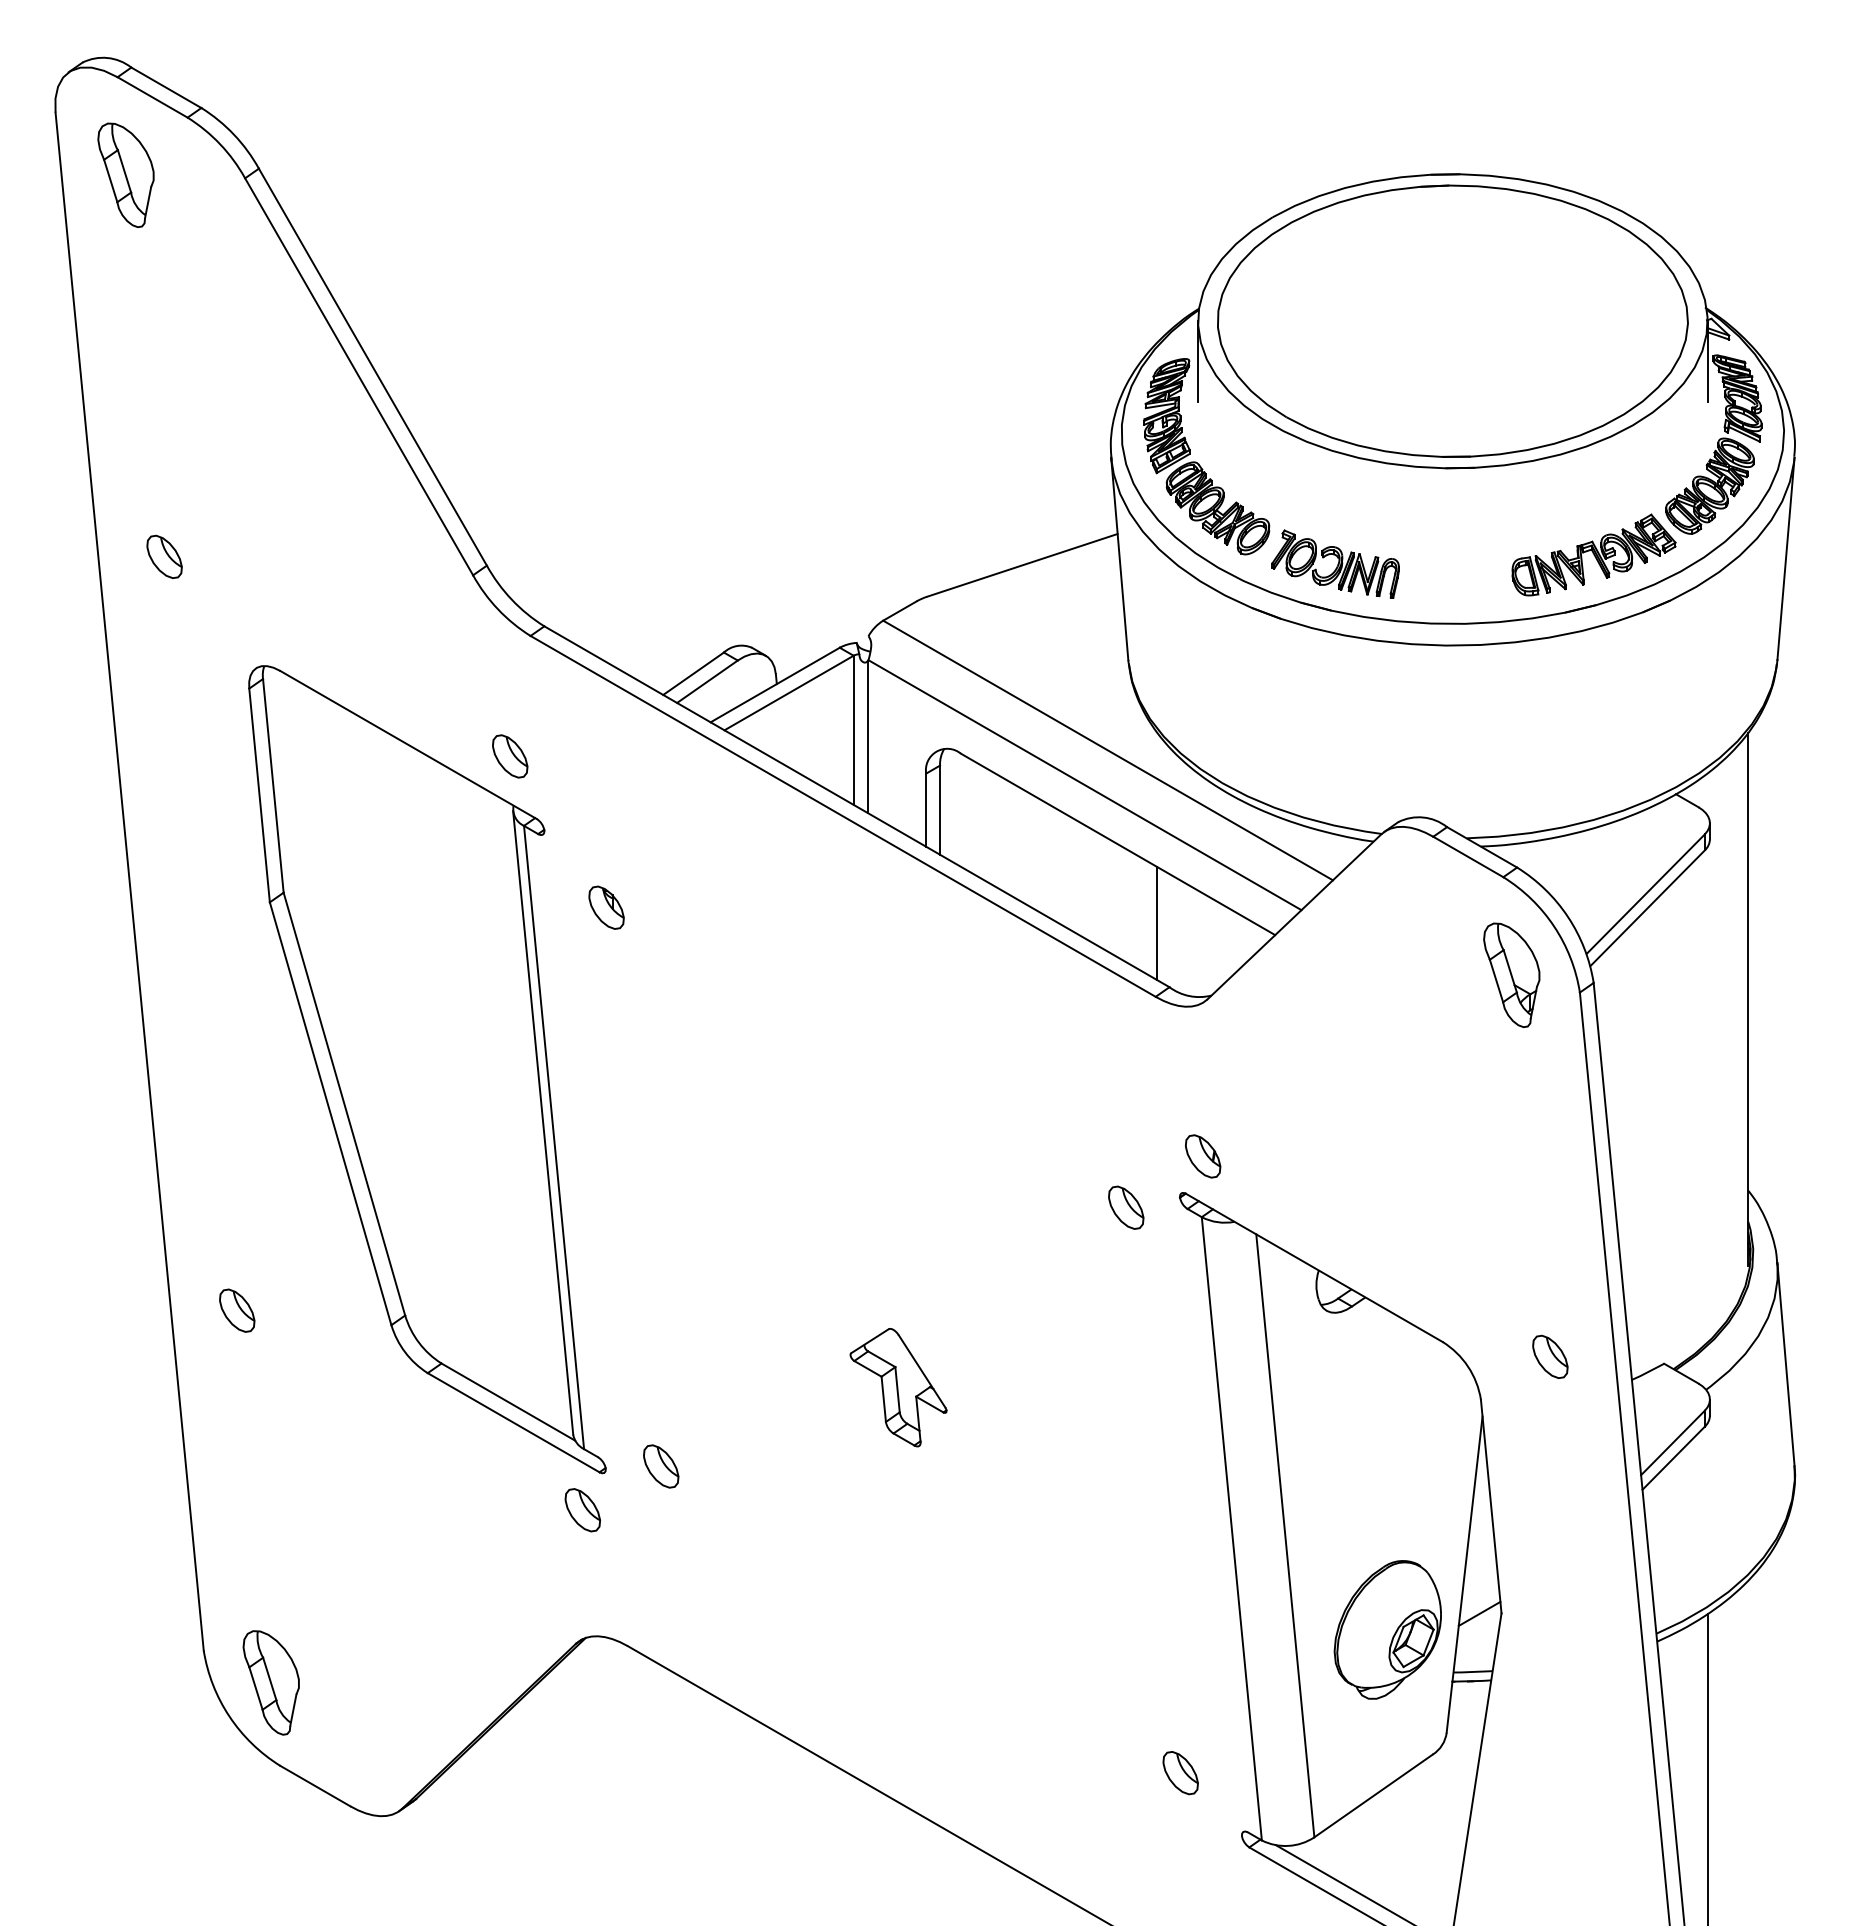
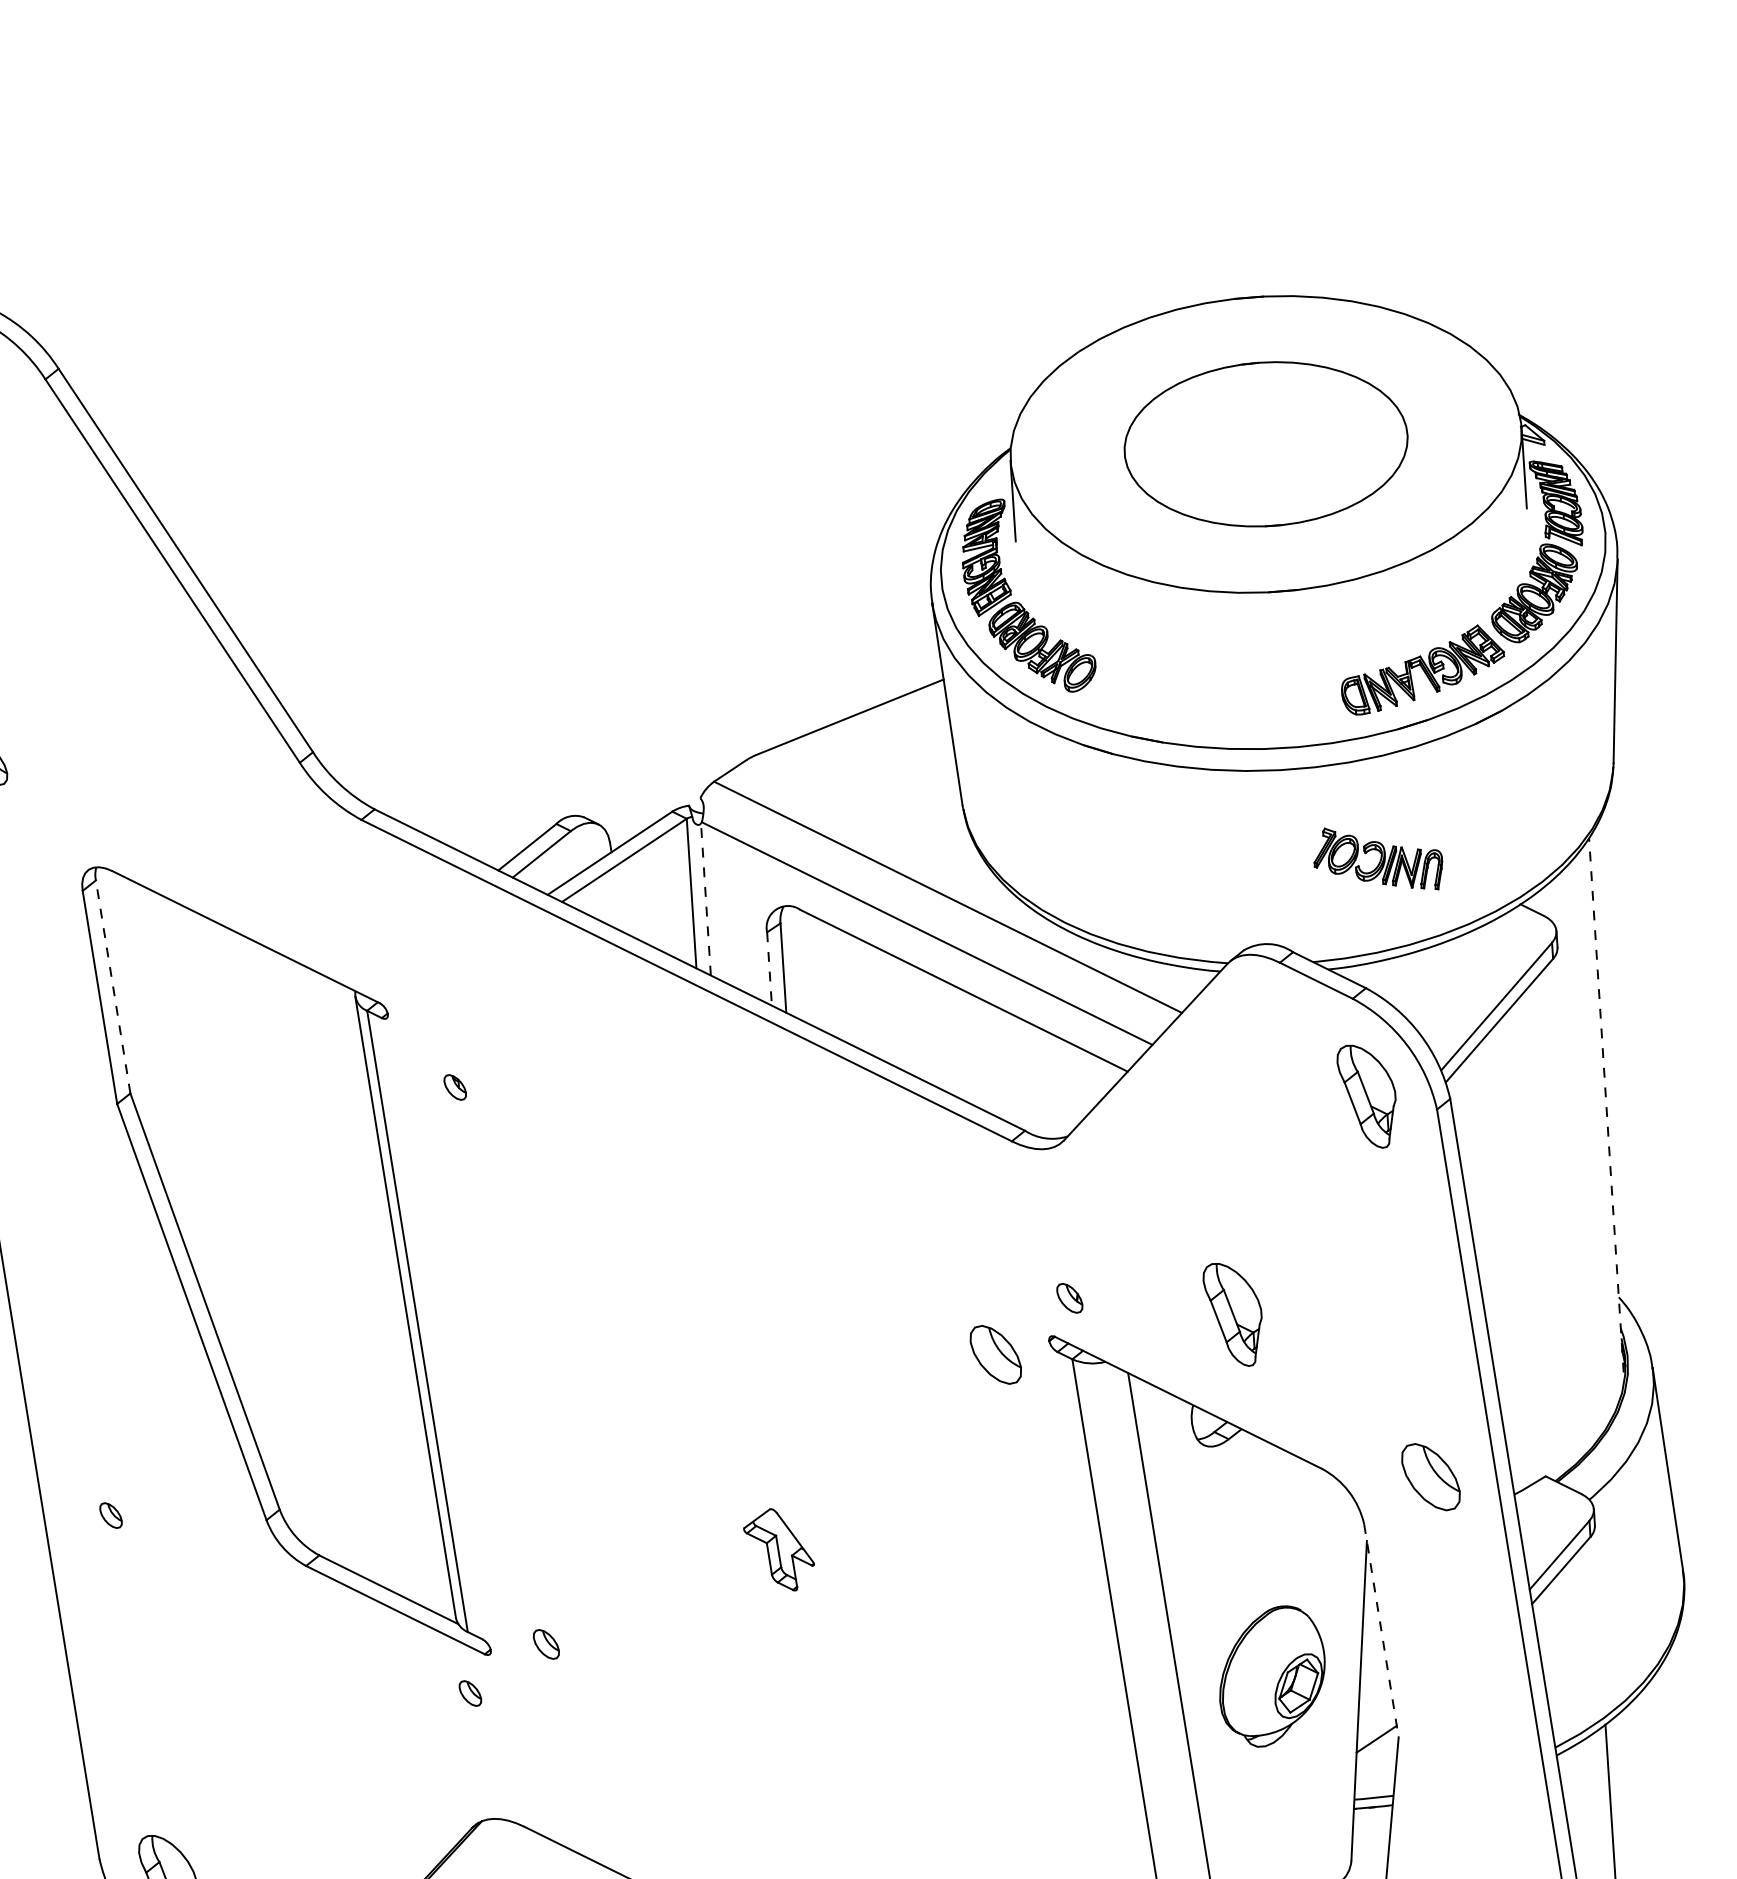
part: (1452, 320) -> (1265, 443), size x0.6
part: (1335, 563) -> (1378, 858), moved
line: (867, 737) -> (705, 899), solid -> dashed
part: (510, 756) -> (349, 942), removed
line: (273, 785) -> (113, 986), solid -> dashed
line: (926, 810) -> (769, 969), solid -> dashed
part: (606, 907) -> (455, 1087), size x0.6
line: (1157, 923) -> (1008, 1067), removed
line: (1748, 998) -> (1606, 1104), solid -> dashed
part: (1203, 1156) -> (1070, 1298), size x0.7
part: (1364, 1182) -> (1233, 1313), added
part: (1126, 1207) -> (996, 1354), size x1.4
part: (237, 1310) -> (111, 1515), size x0.6
part: (1550, 1356) -> (1431, 1476), size x1.6
part: (898, 1387) -> (779, 1549), size x0.7
part: (661, 1466) -> (546, 1644), size x0.7
line: (1491, 1507) -> (1381, 1631), solid -> dashed
part: (582, 1510) -> (470, 1693), size x0.6
part: (1387, 1629) -> (1271, 1676), moved

